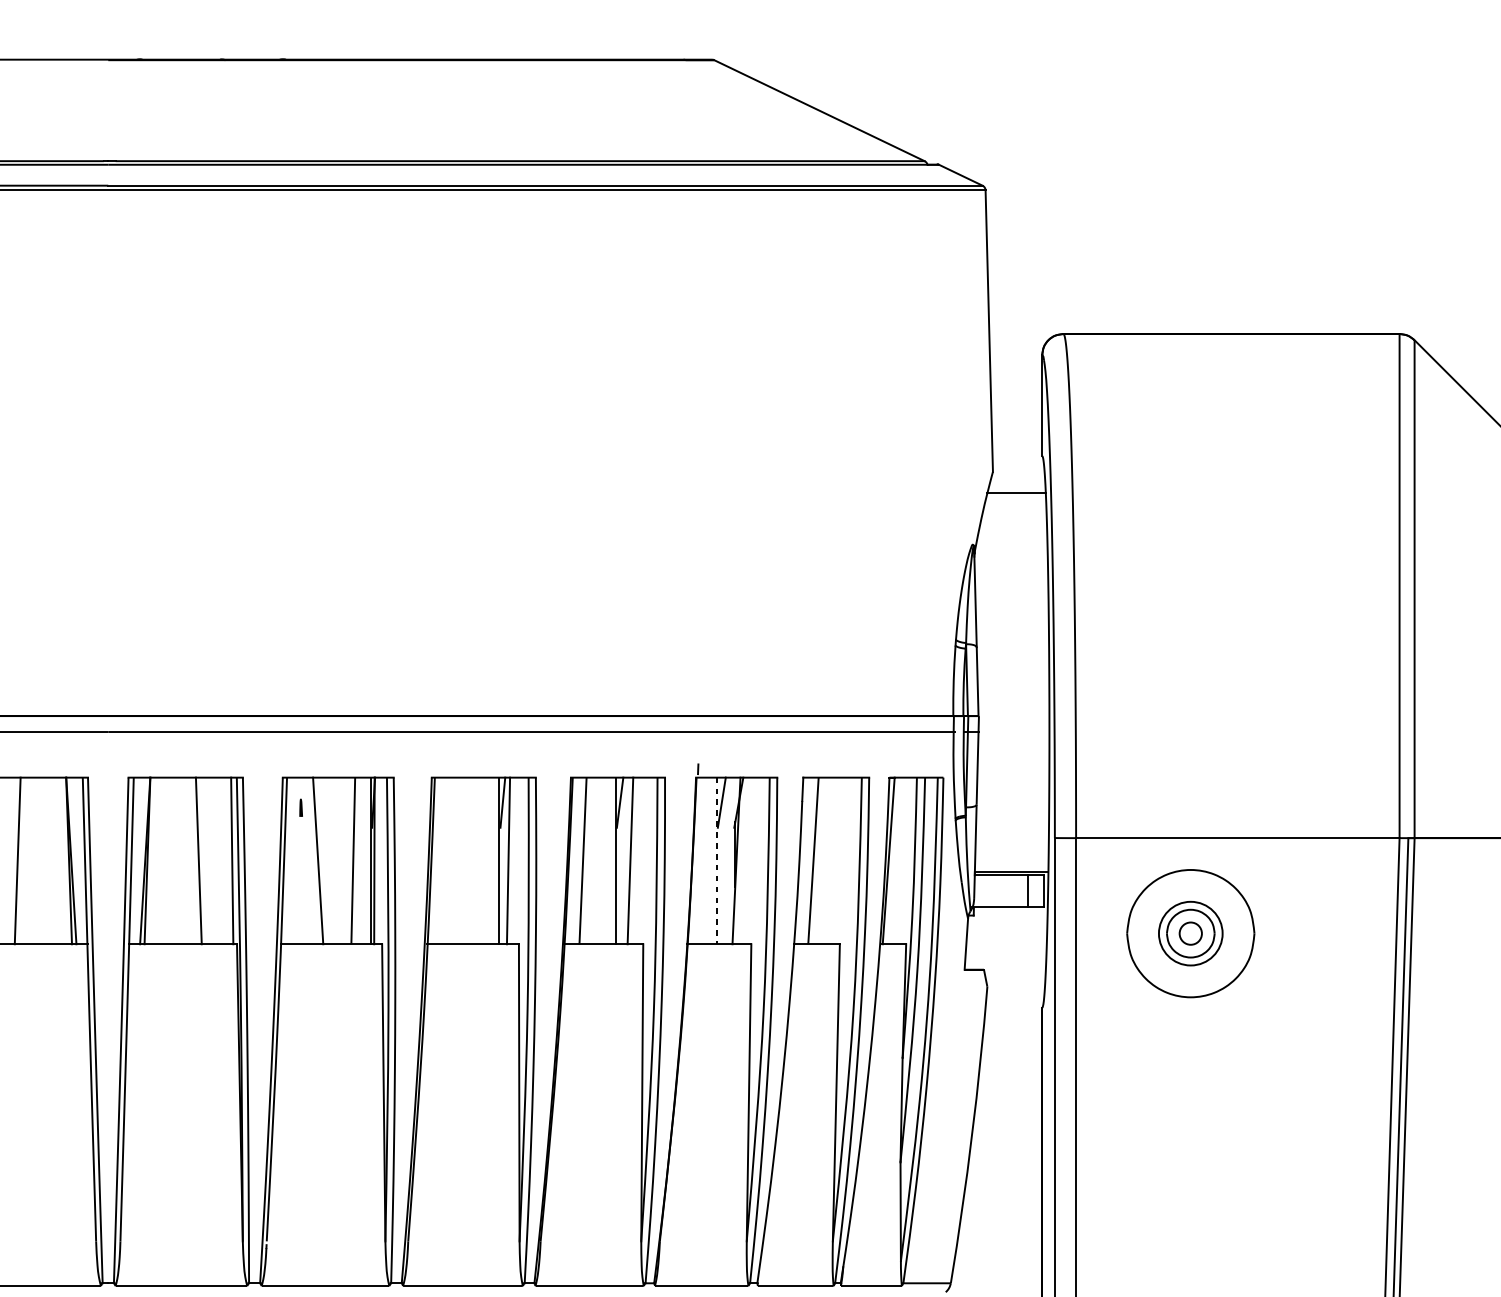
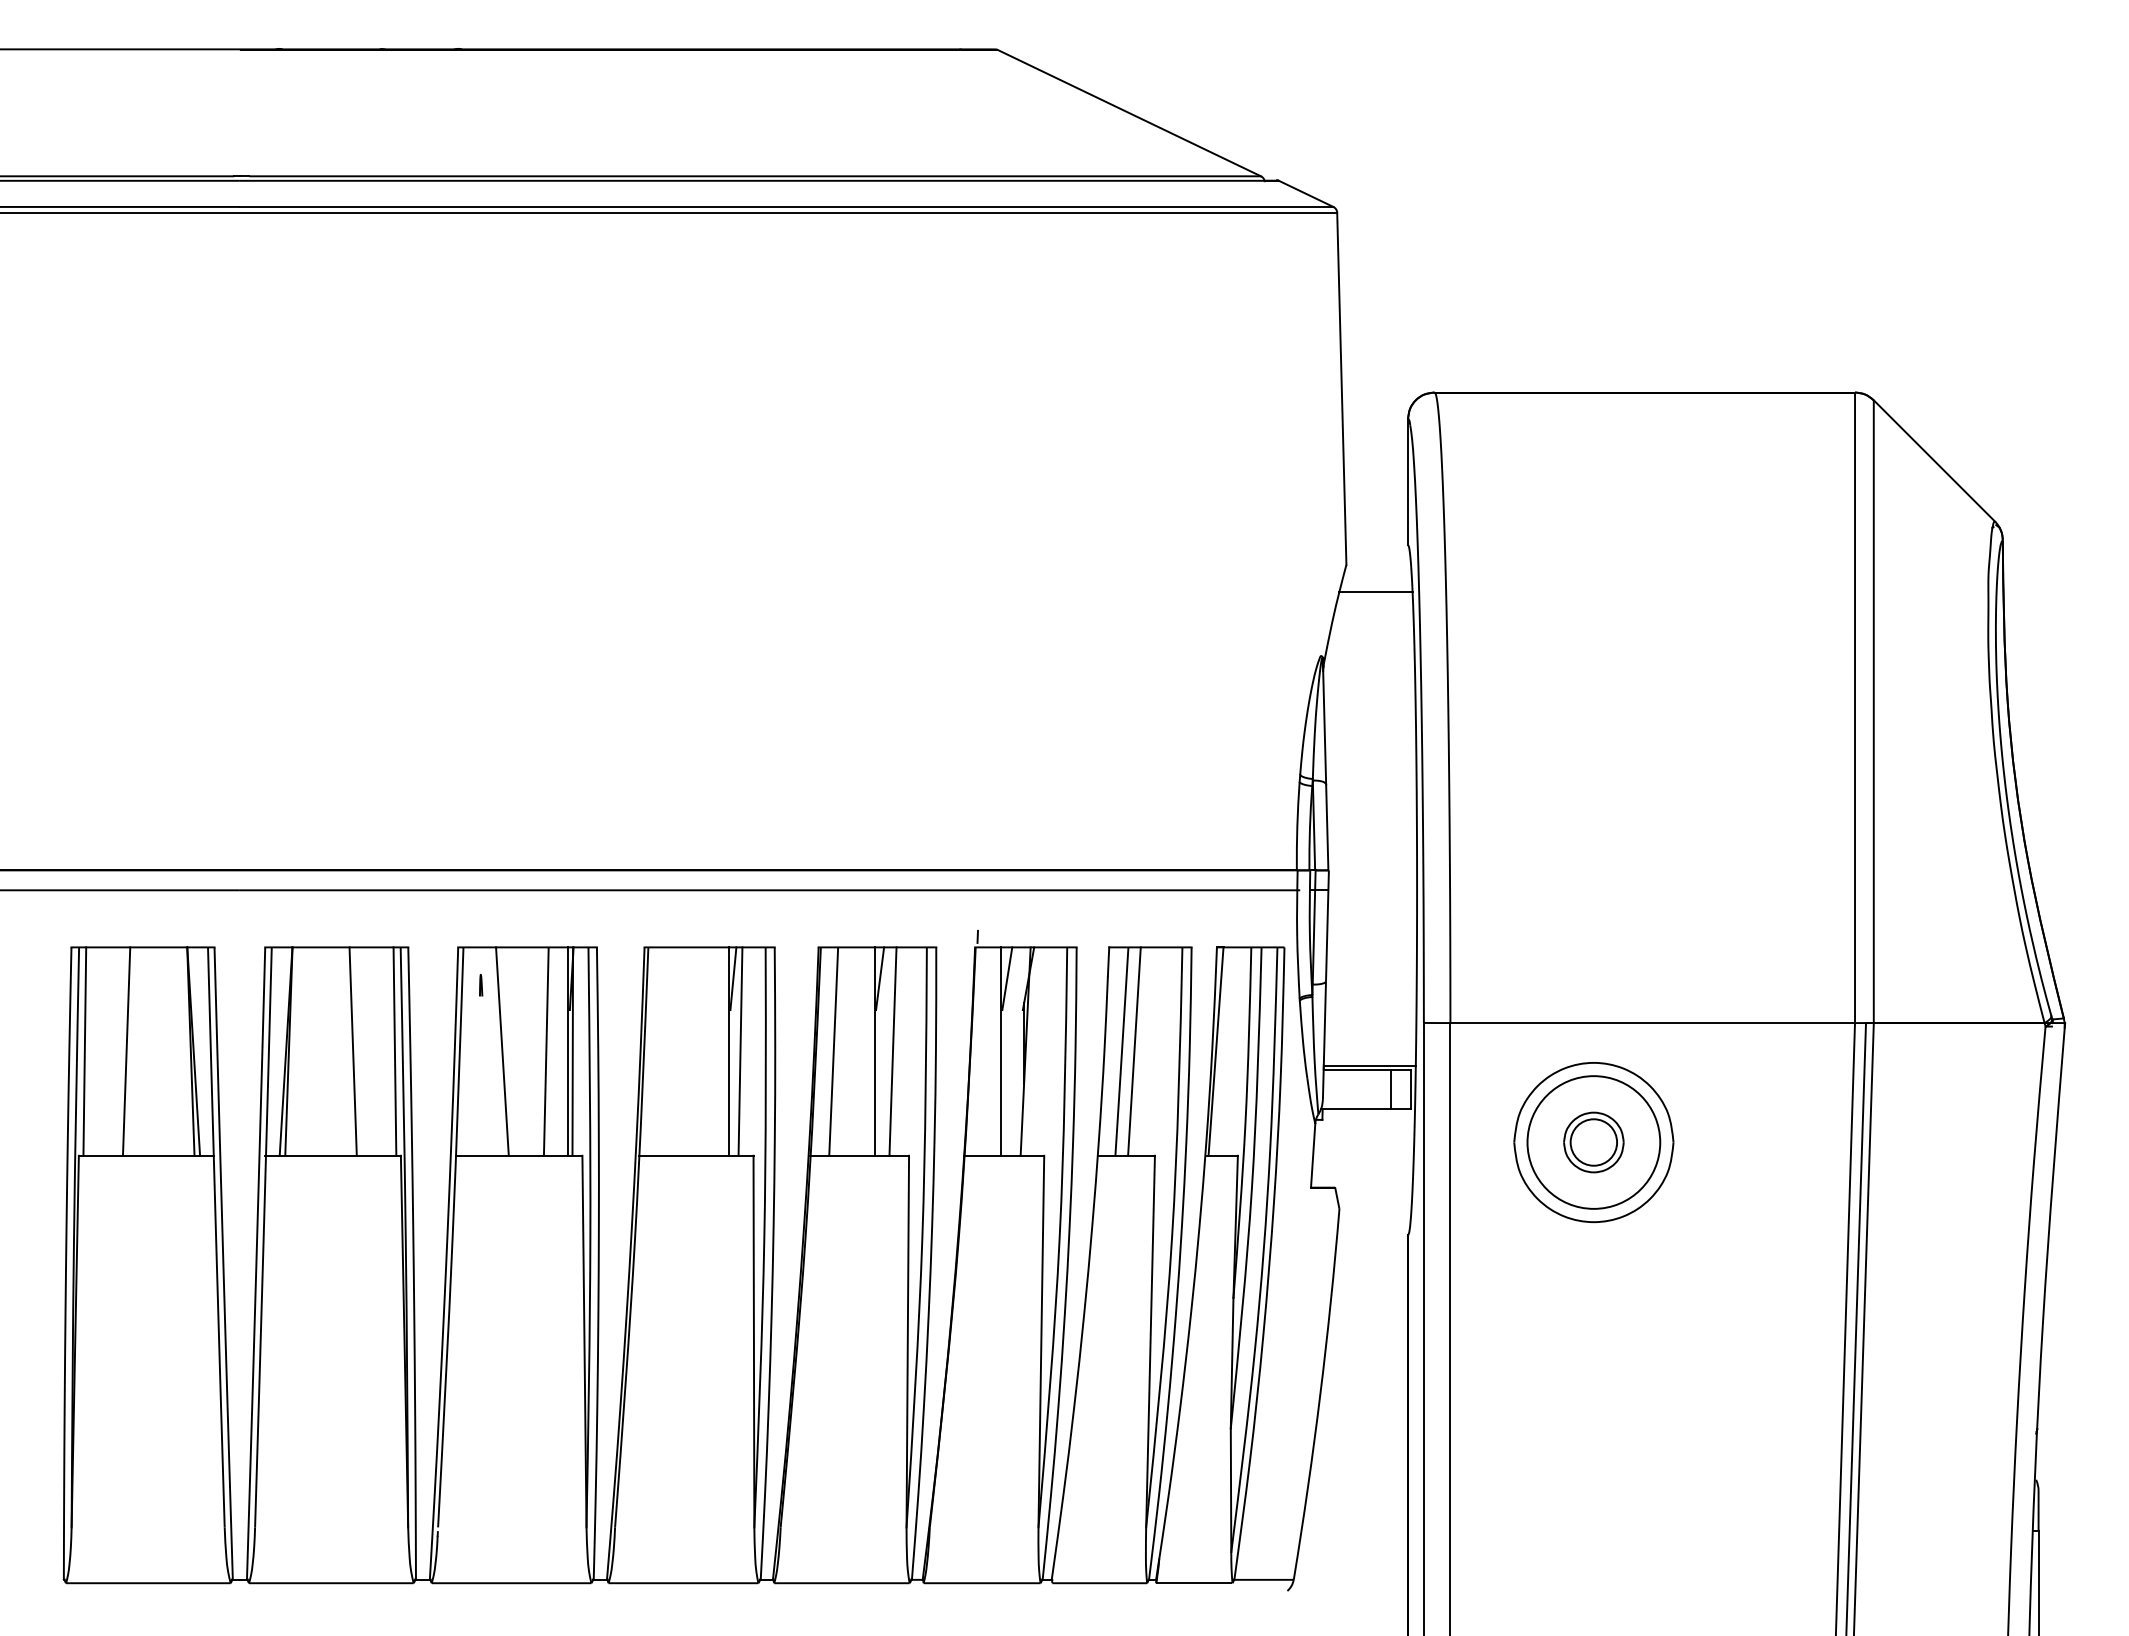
line: (823, 860) -> (1134, 1051), added
line: (717, 861) -> (1001, 1052), dashed -> solid
circle: (1190, 933) -> (1593, 1142), size x1.67
circle: (1190, 933) -> (1593, 1142), size x1.67

